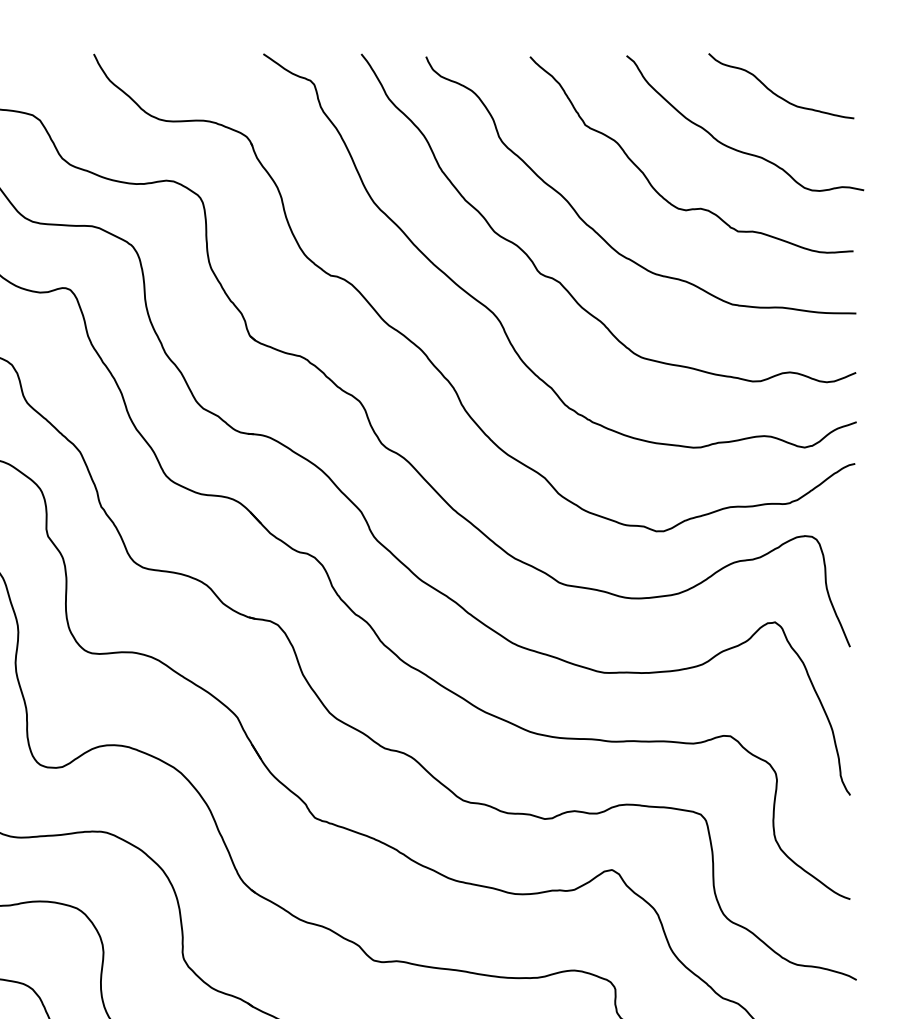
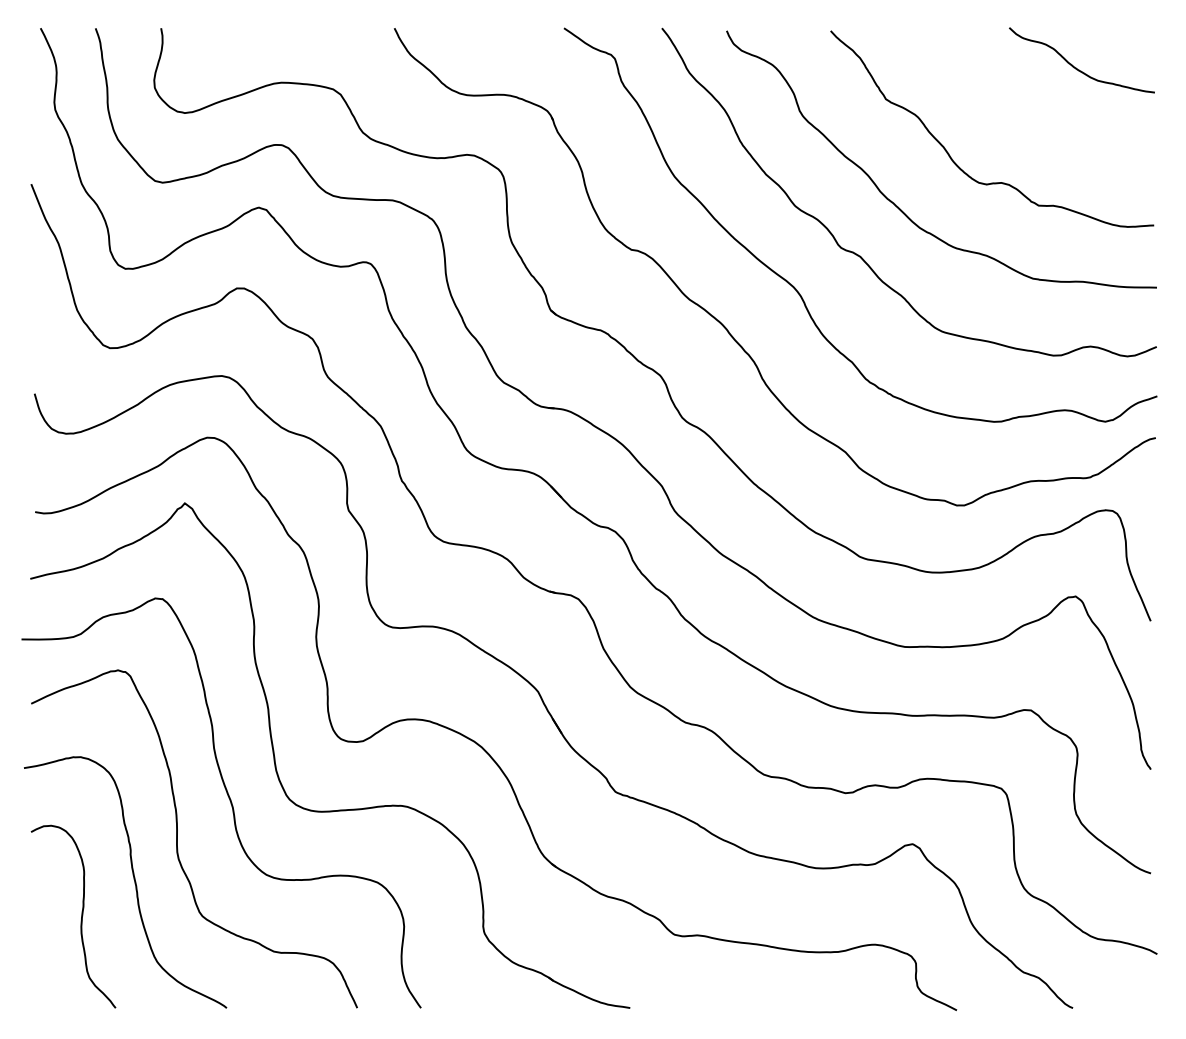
curve: (734, 148) -> (1035, 122), removed

